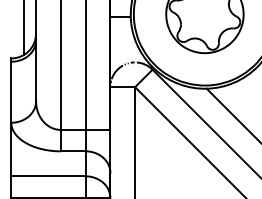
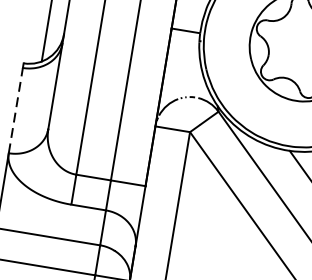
line: (11, 91) -> (16, 109), solid -> dashed

